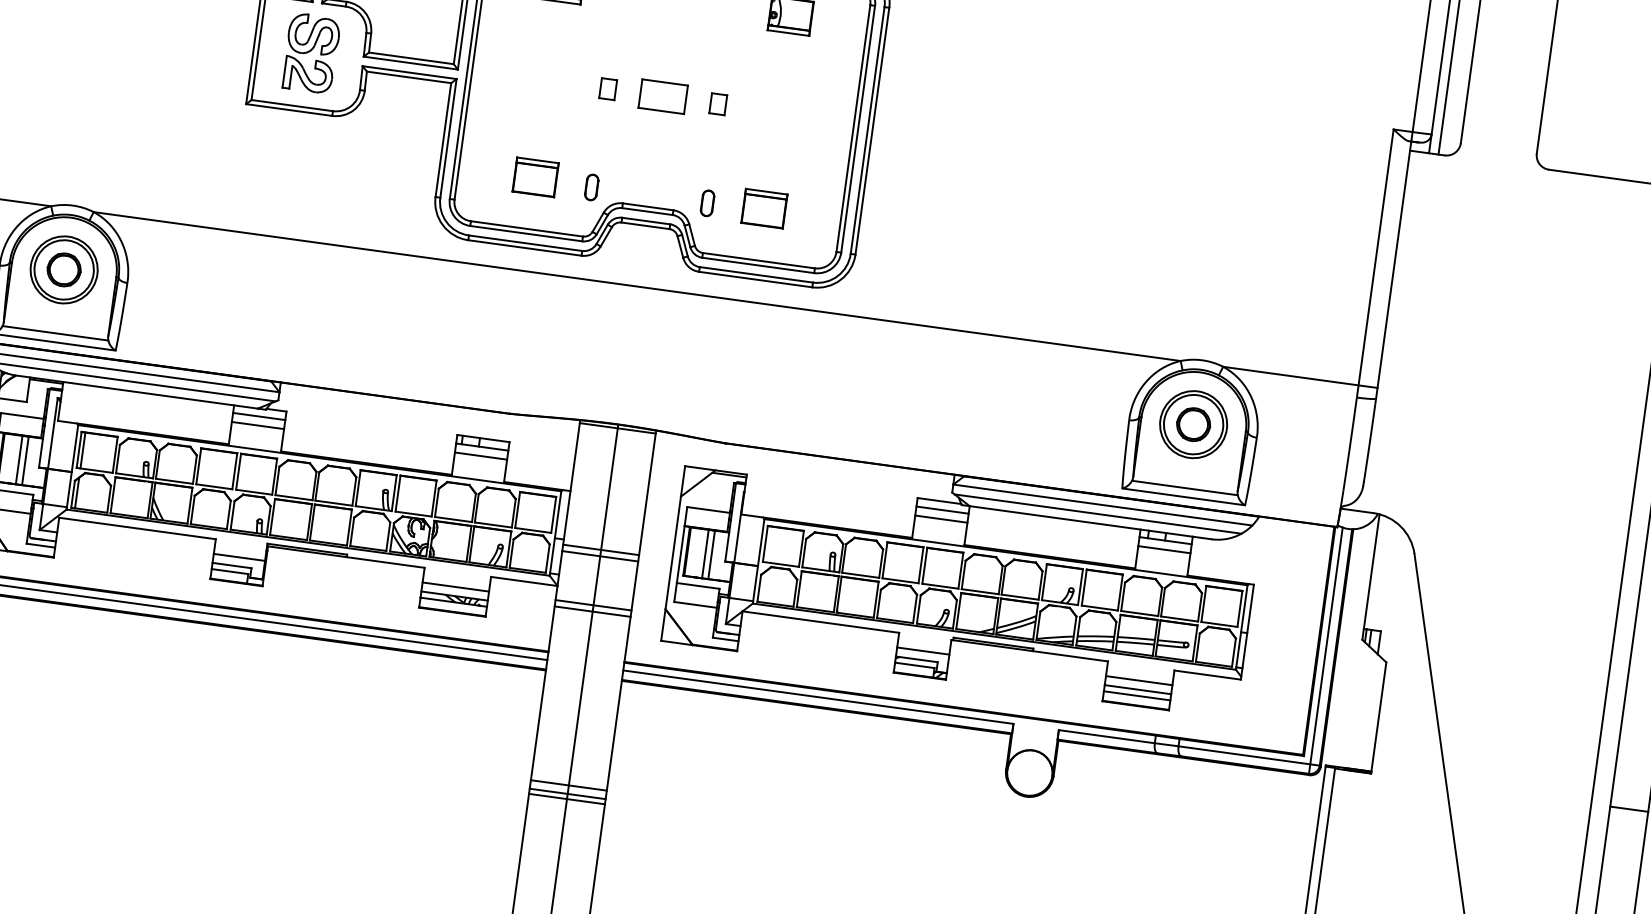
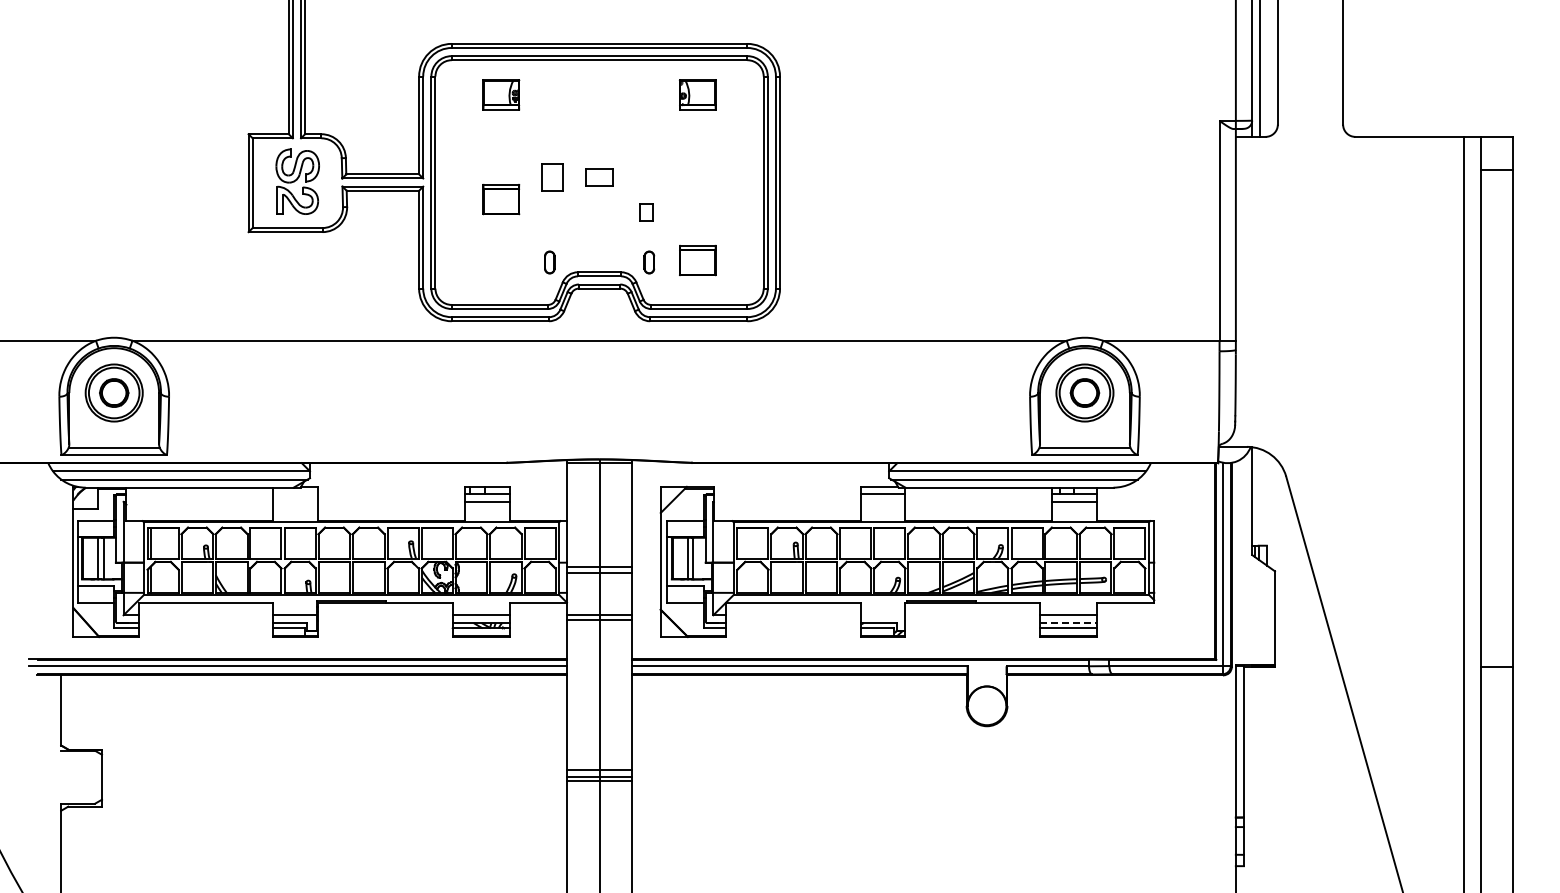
part: (608, 89) -> (552, 177), size x1.6
part: (663, 96) -> (599, 177), size x0.7
part: (717, 103) -> (646, 212), moved
part: (535, 177) -> (501, 199), moved
line: (258, 416) -> (295, 494), removed
line: (257, 425) -> (295, 501), removed
line: (940, 518) -> (882, 501), removed
line: (922, 651) -> (882, 615), removed
line: (1137, 690) -> (1068, 623), solid -> dashed

